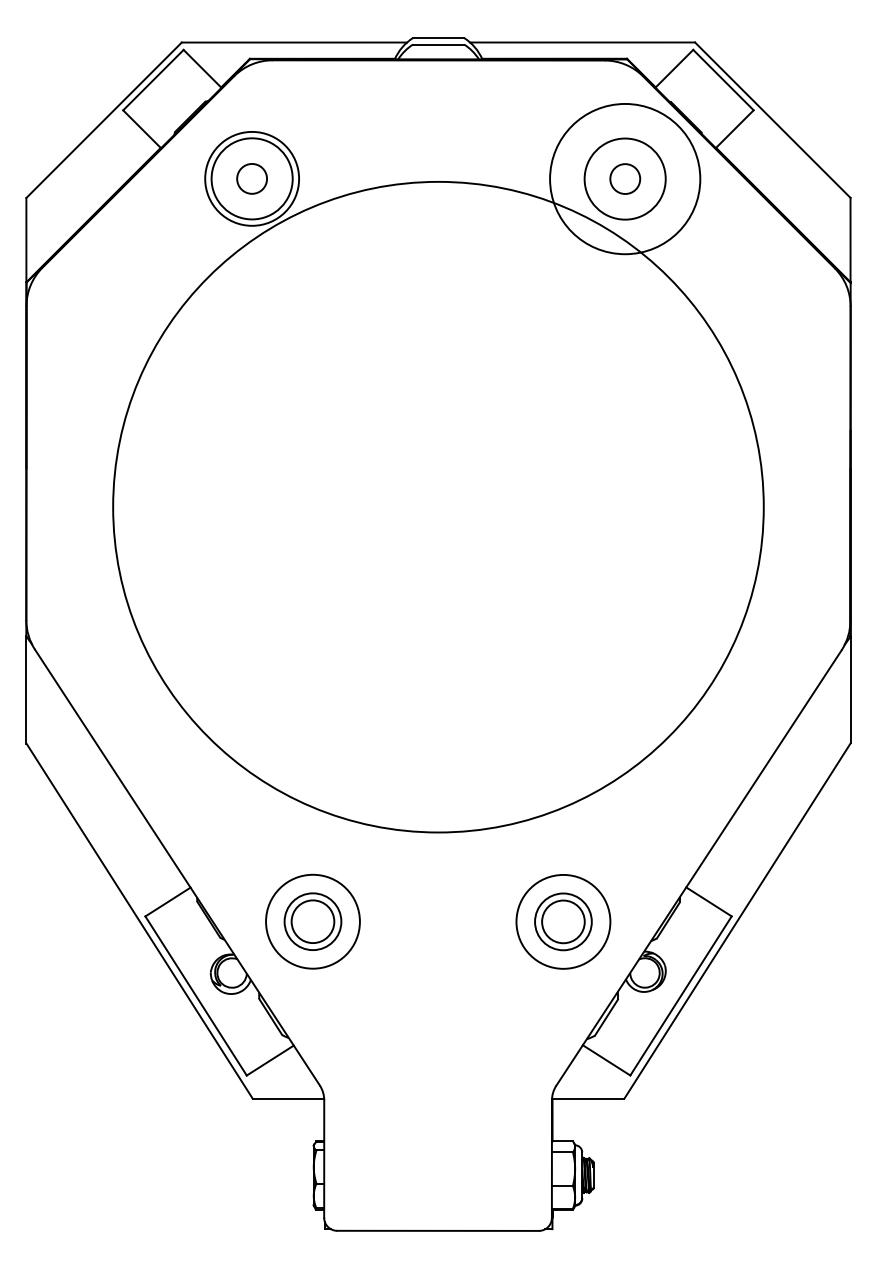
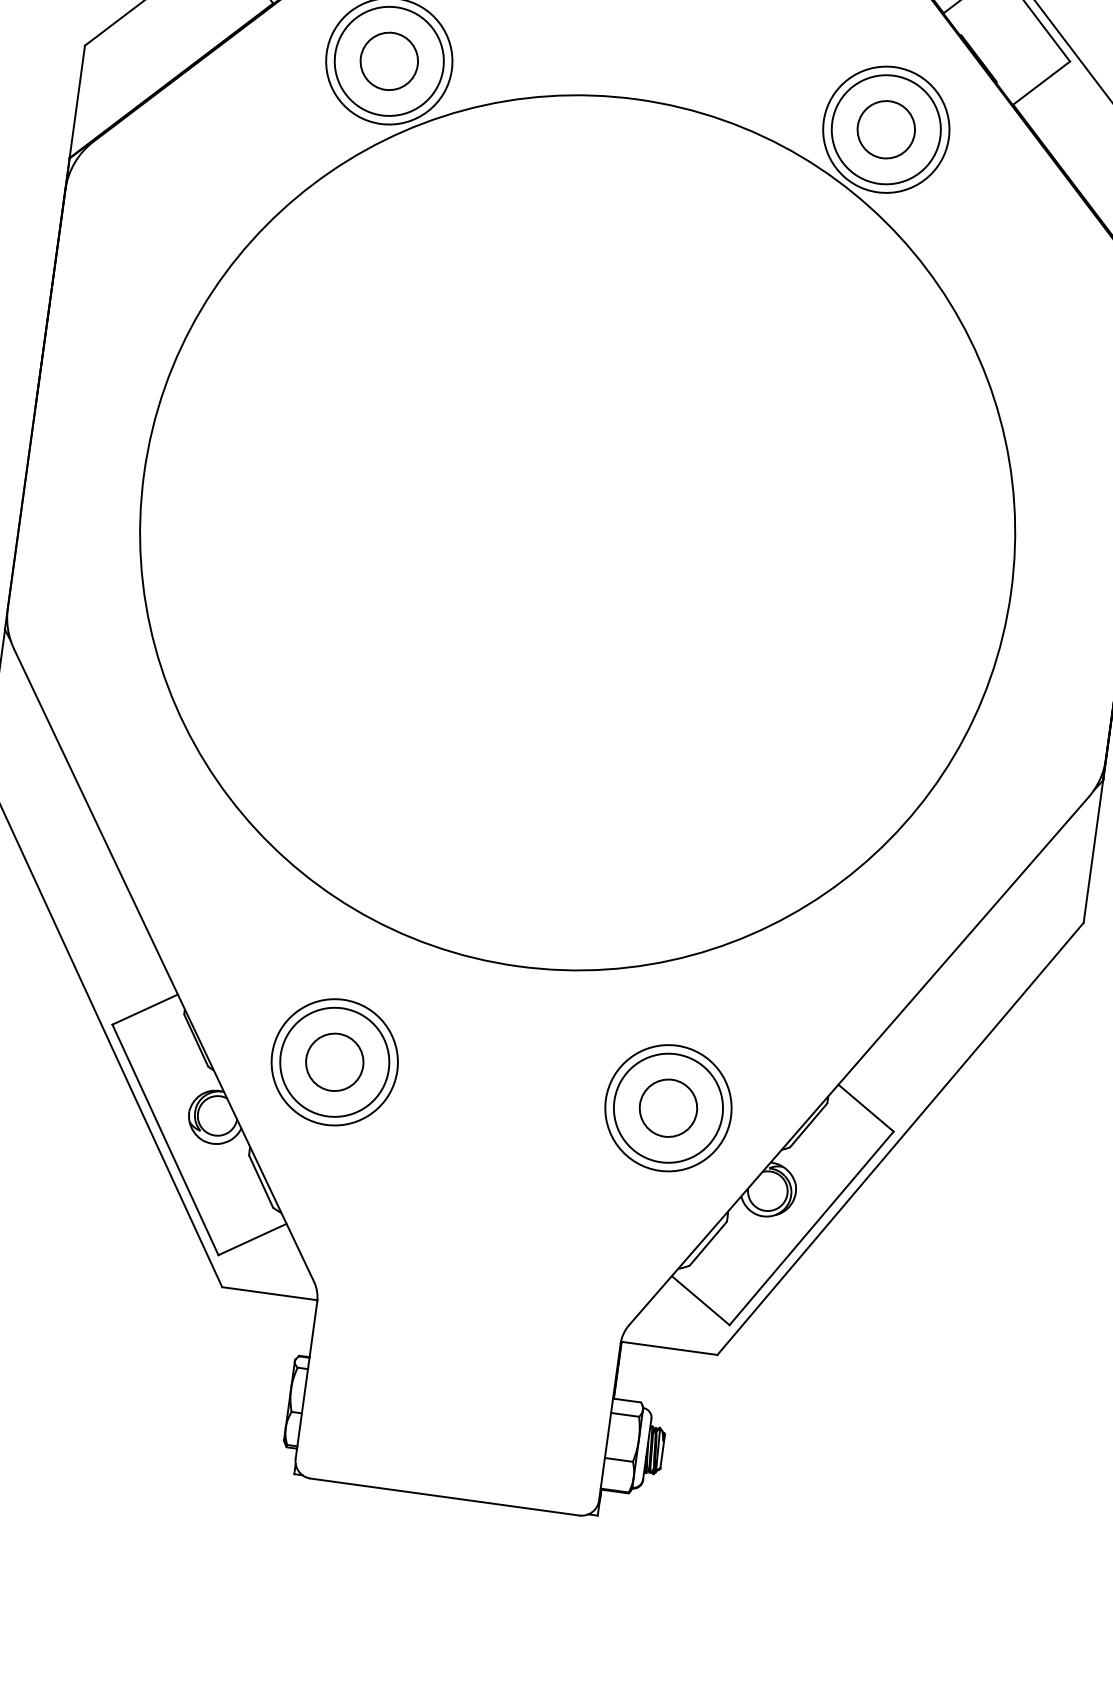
circle: (251, 178) -> (388, 60), size x1.43
circle: (625, 178) -> (886, 129), size x1.43
circle: (625, 179) -> (886, 130), size x0.62
circle: (312, 921) -> (334, 1061), size x1.43
circle: (562, 921) -> (667, 1107), size x1.43

